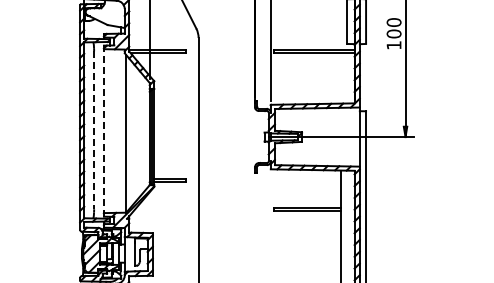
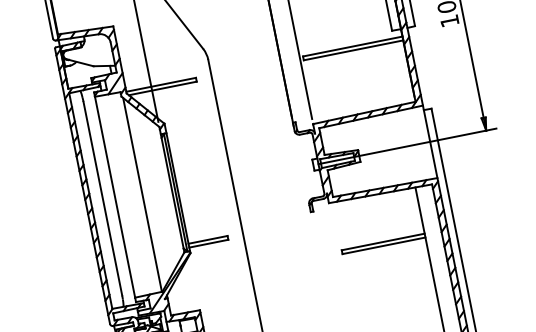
line: (94, 130) -> (103, 198), dashed -> solid
line: (103, 131) -> (114, 197), dashed -> solid

